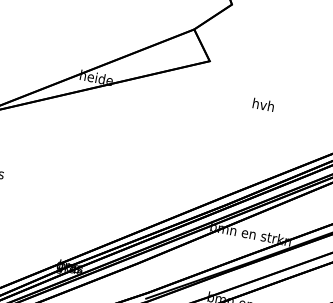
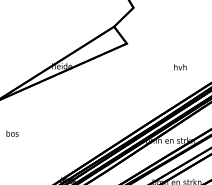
text: (263, 105) -> (180, 67), moved

